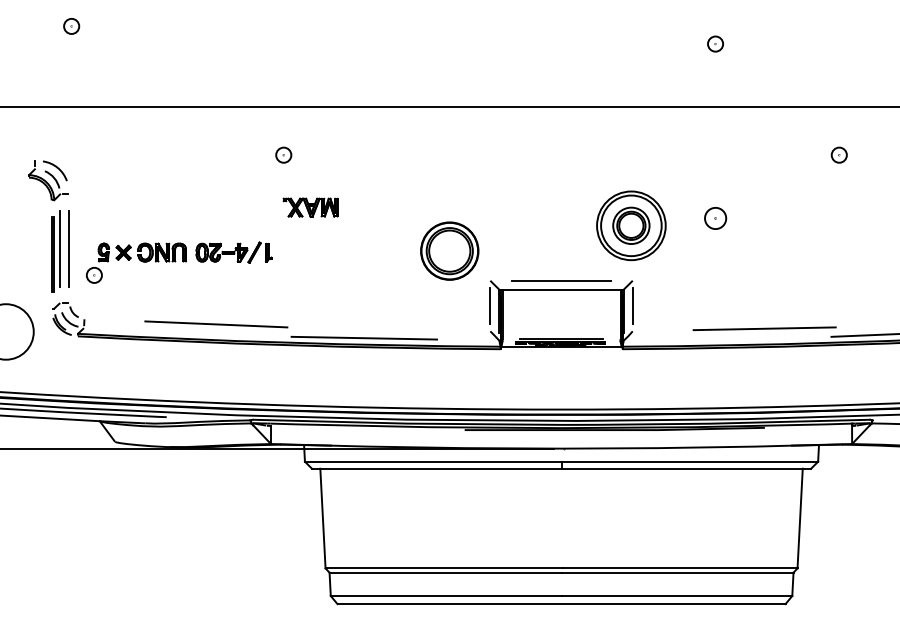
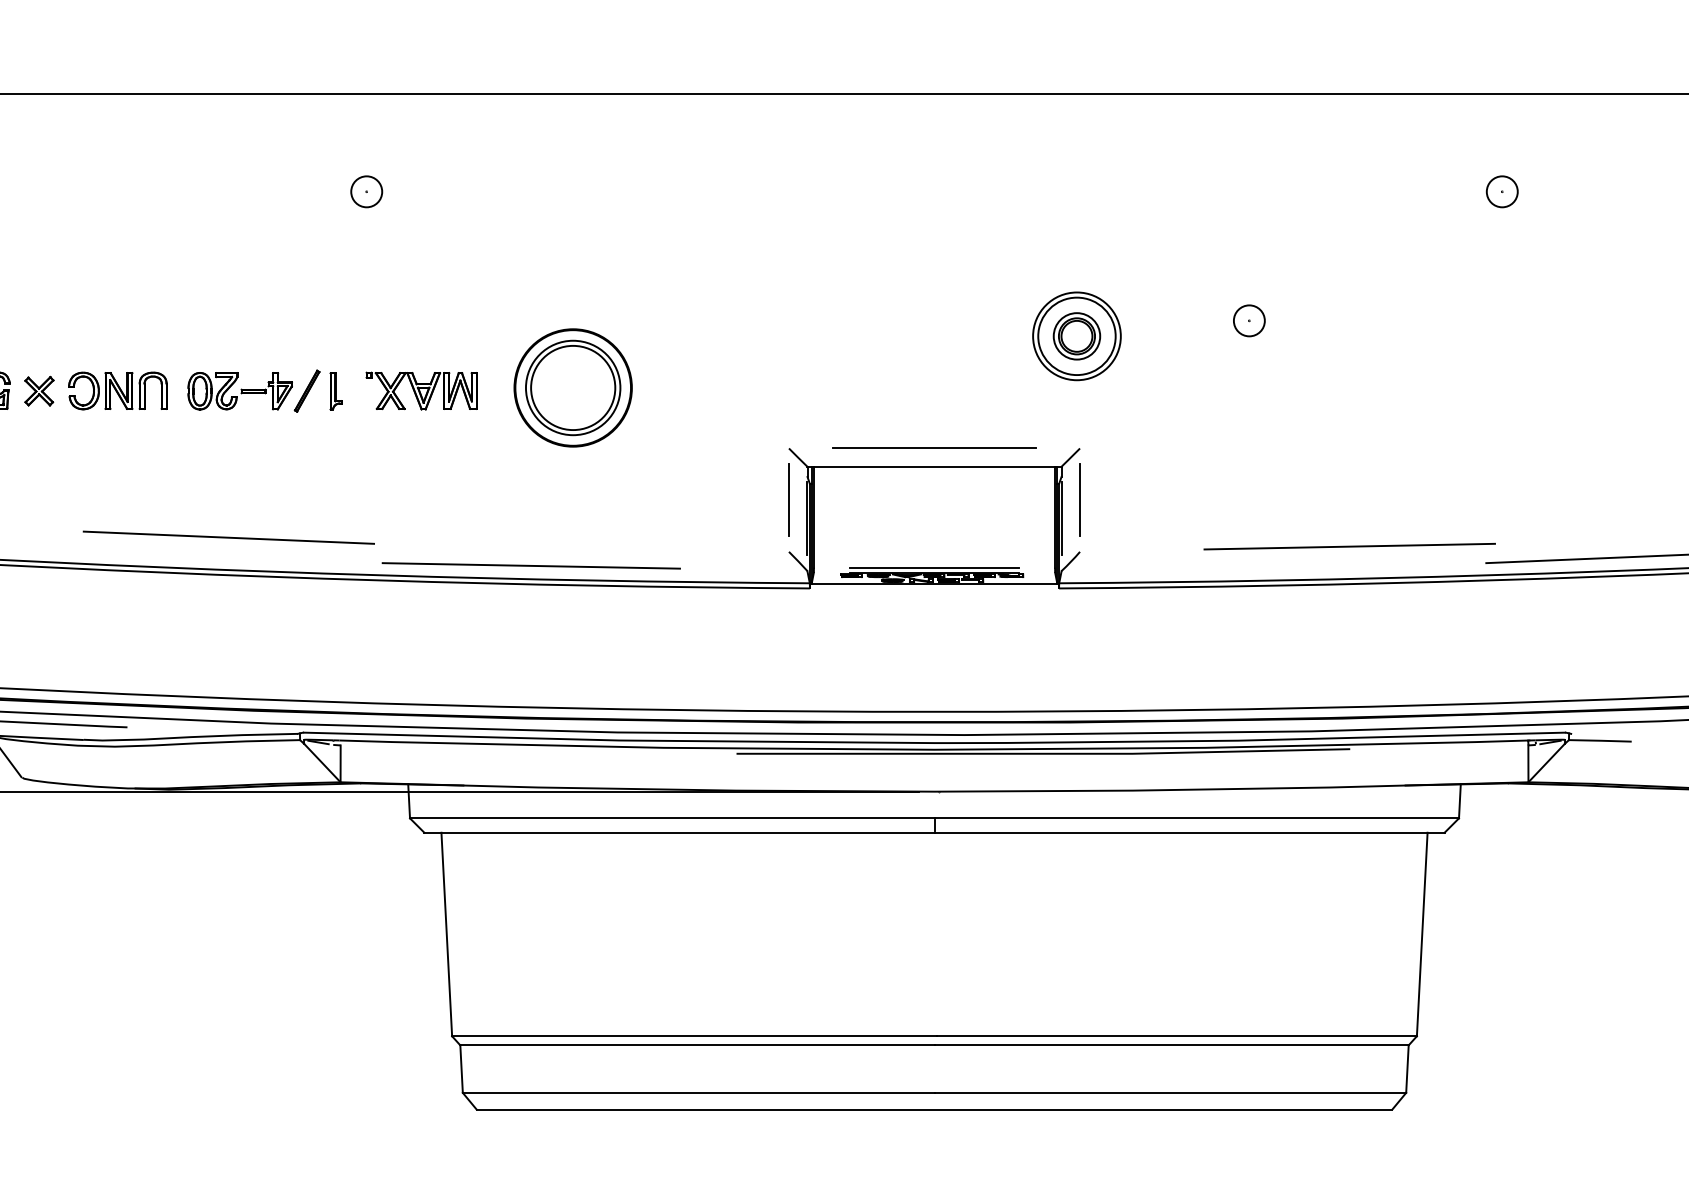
part: (310, 207) -> (421, 390), moved
part: (715, 217) -> (1249, 319), size x0.71
part: (630, 225) -> (1075, 335), size x0.62
part: (449, 250) -> (572, 386), moved

